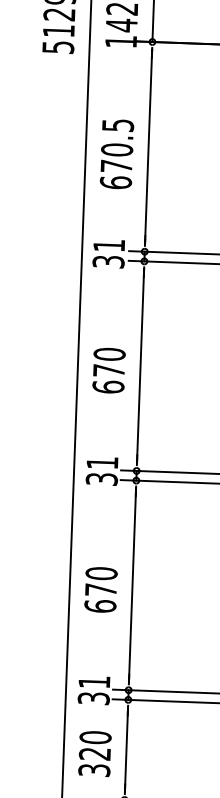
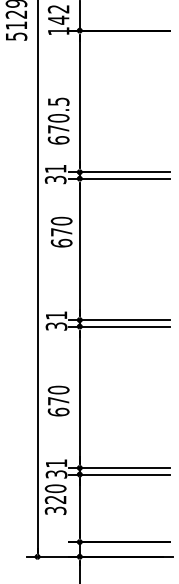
text: (116, 153) -> (58, 120), moved
text: (108, 369) -> (61, 231), moved
text: (94, 753) -> (55, 499), moved

